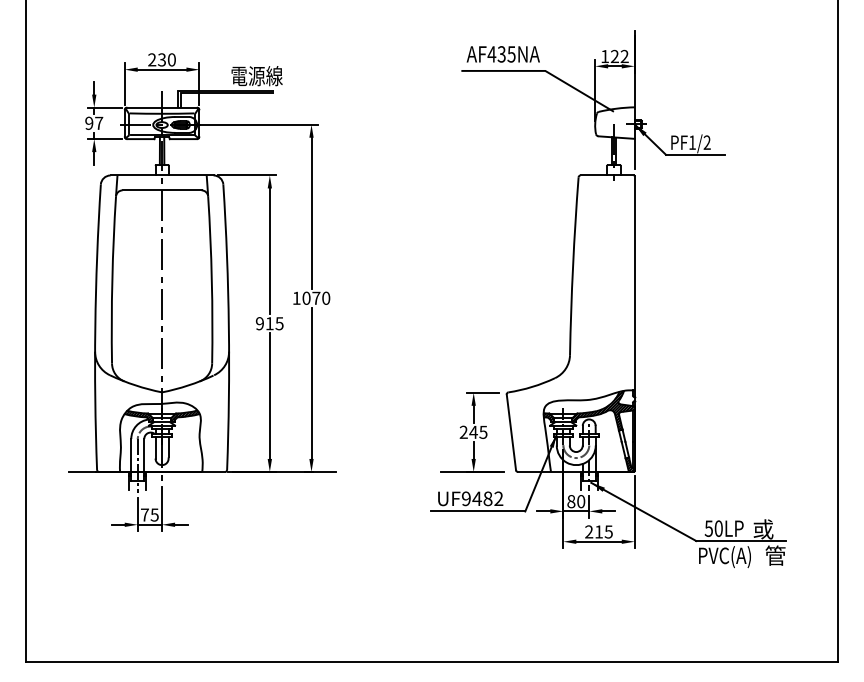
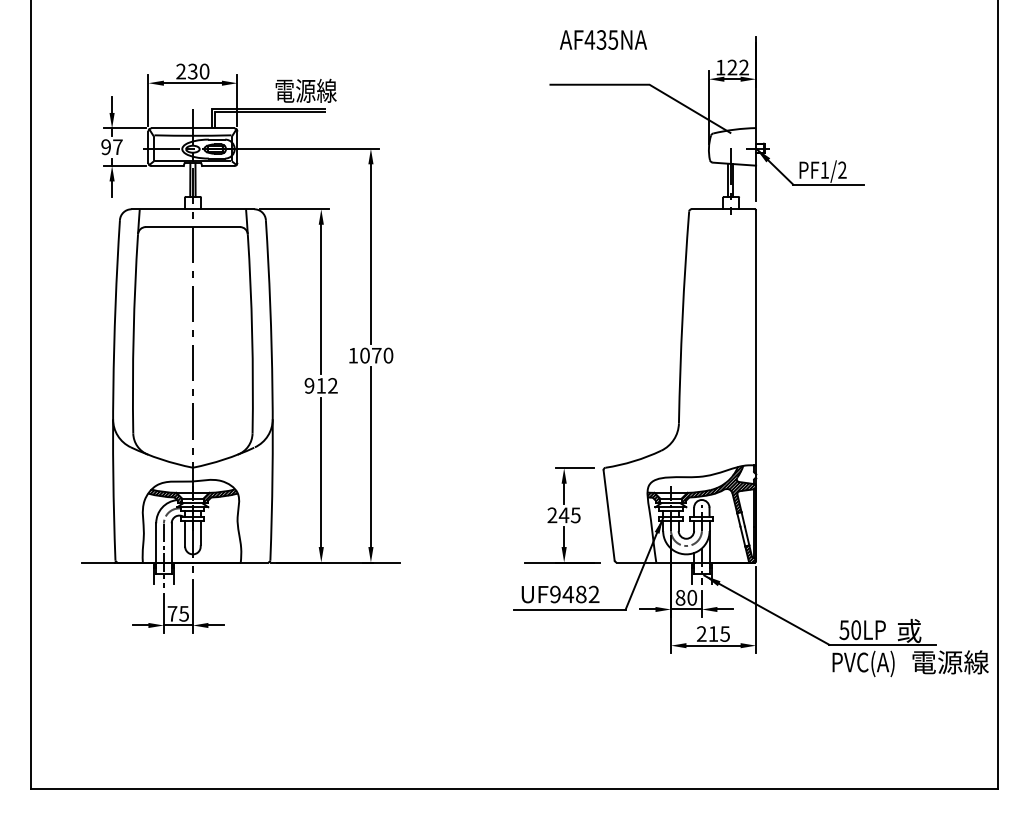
text: (503, 53) -> (603, 39), moved
text: (279, 323) -> (332, 385), 915 -> 912
text: (797, 555) -> (949, 662), 管 -> 電源線

